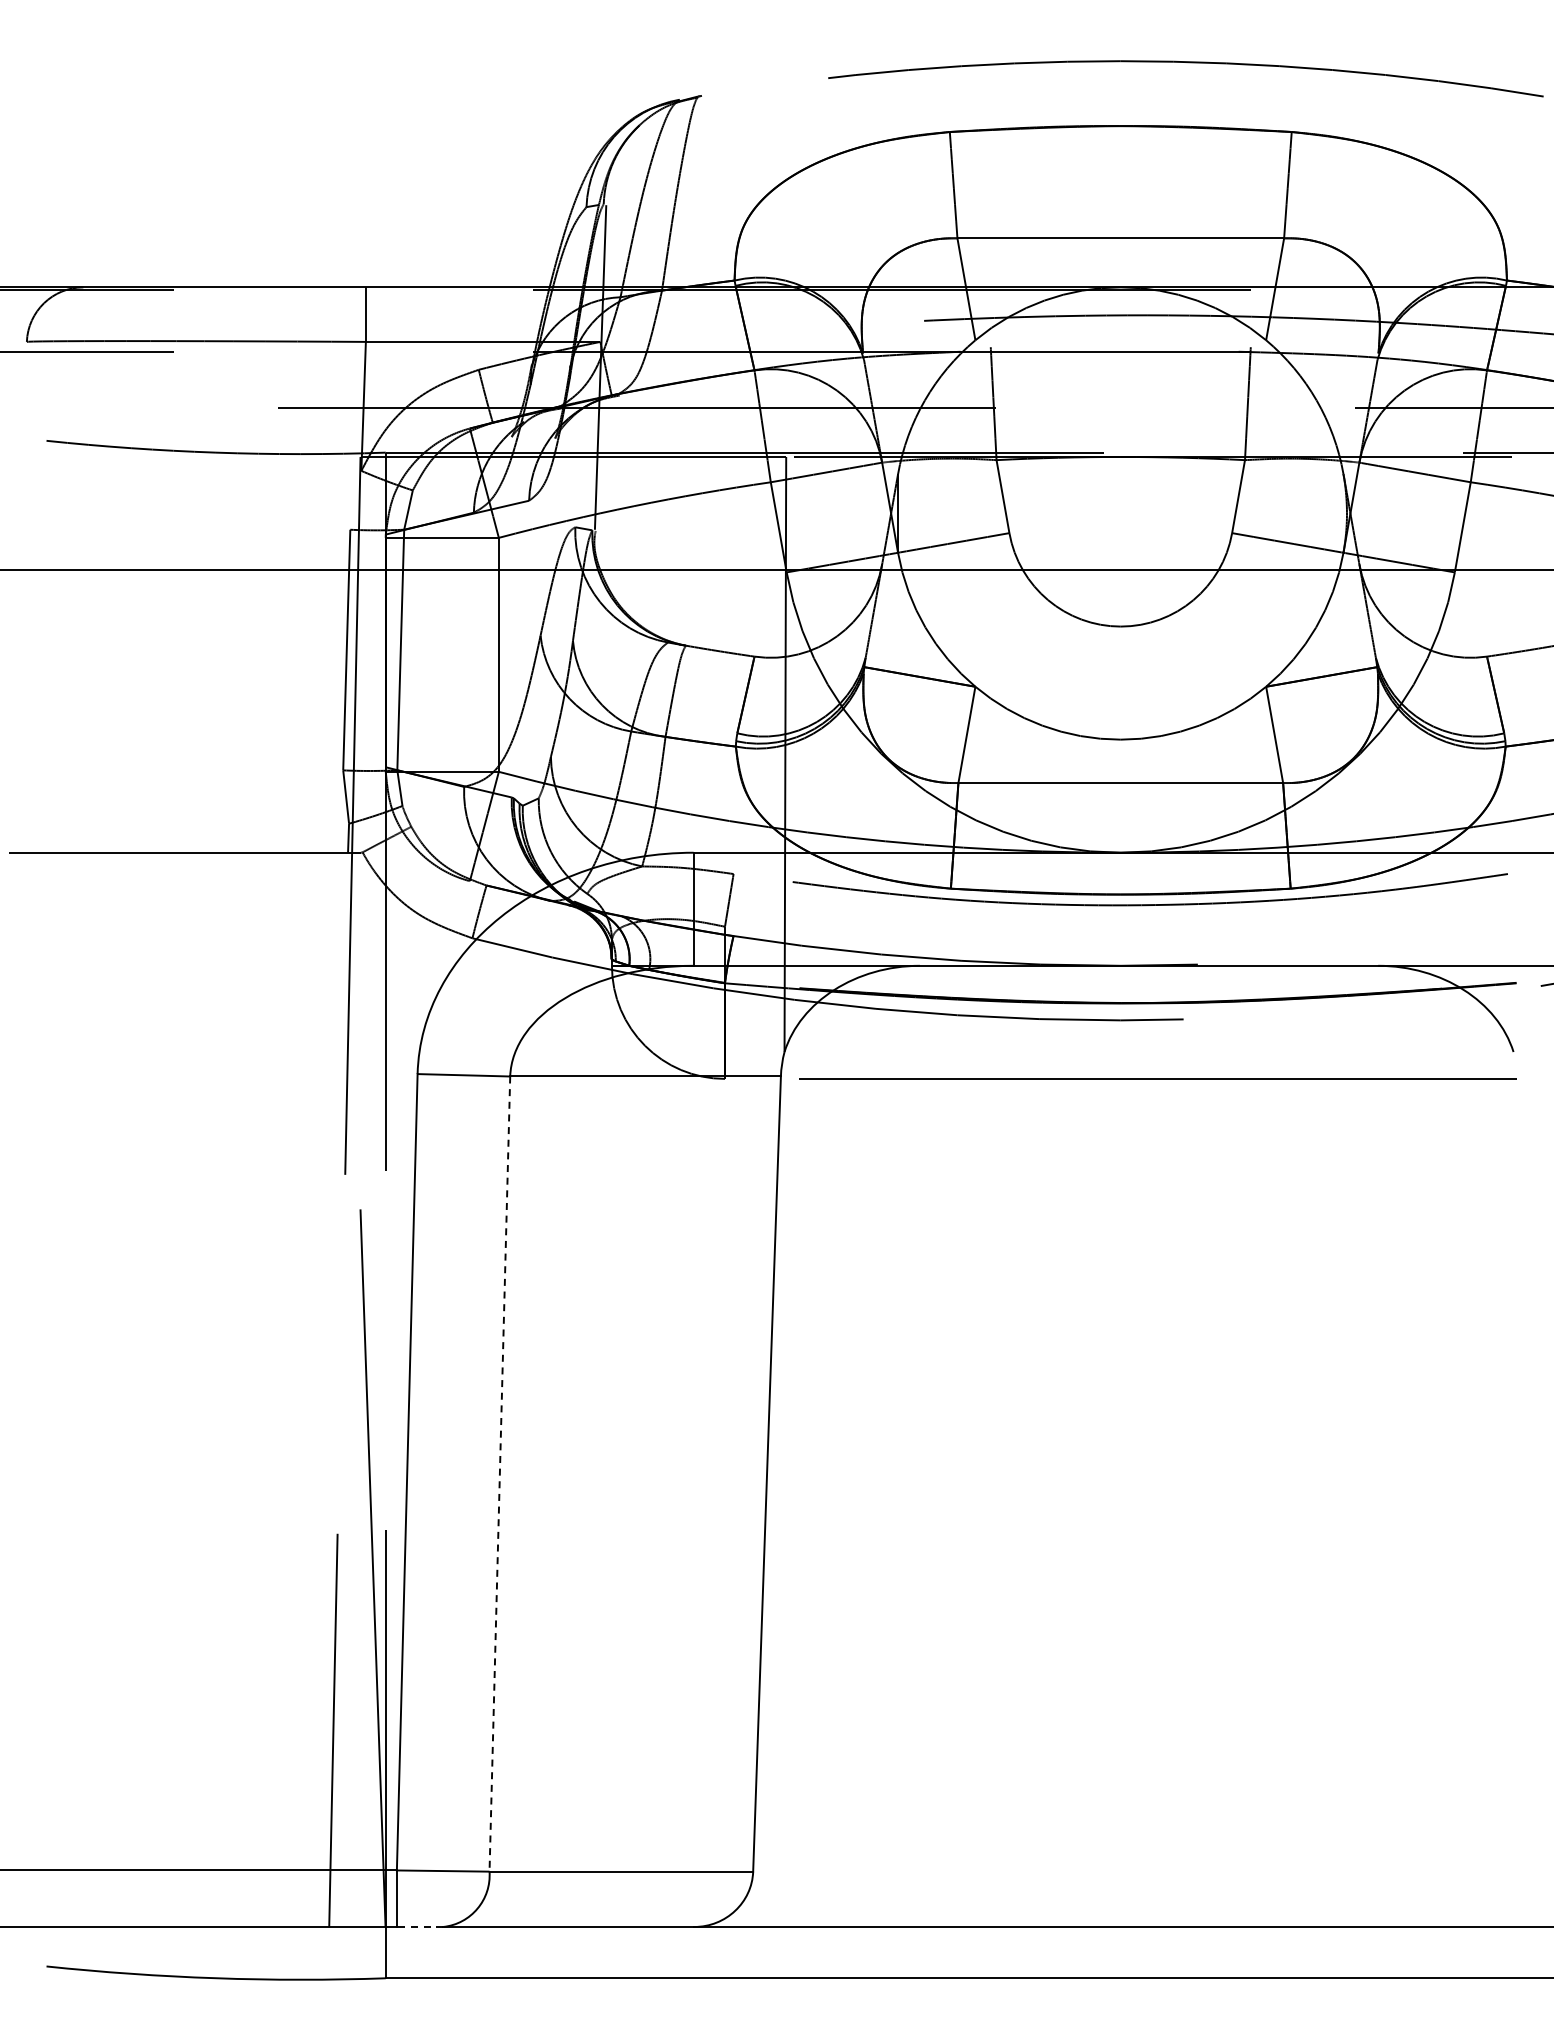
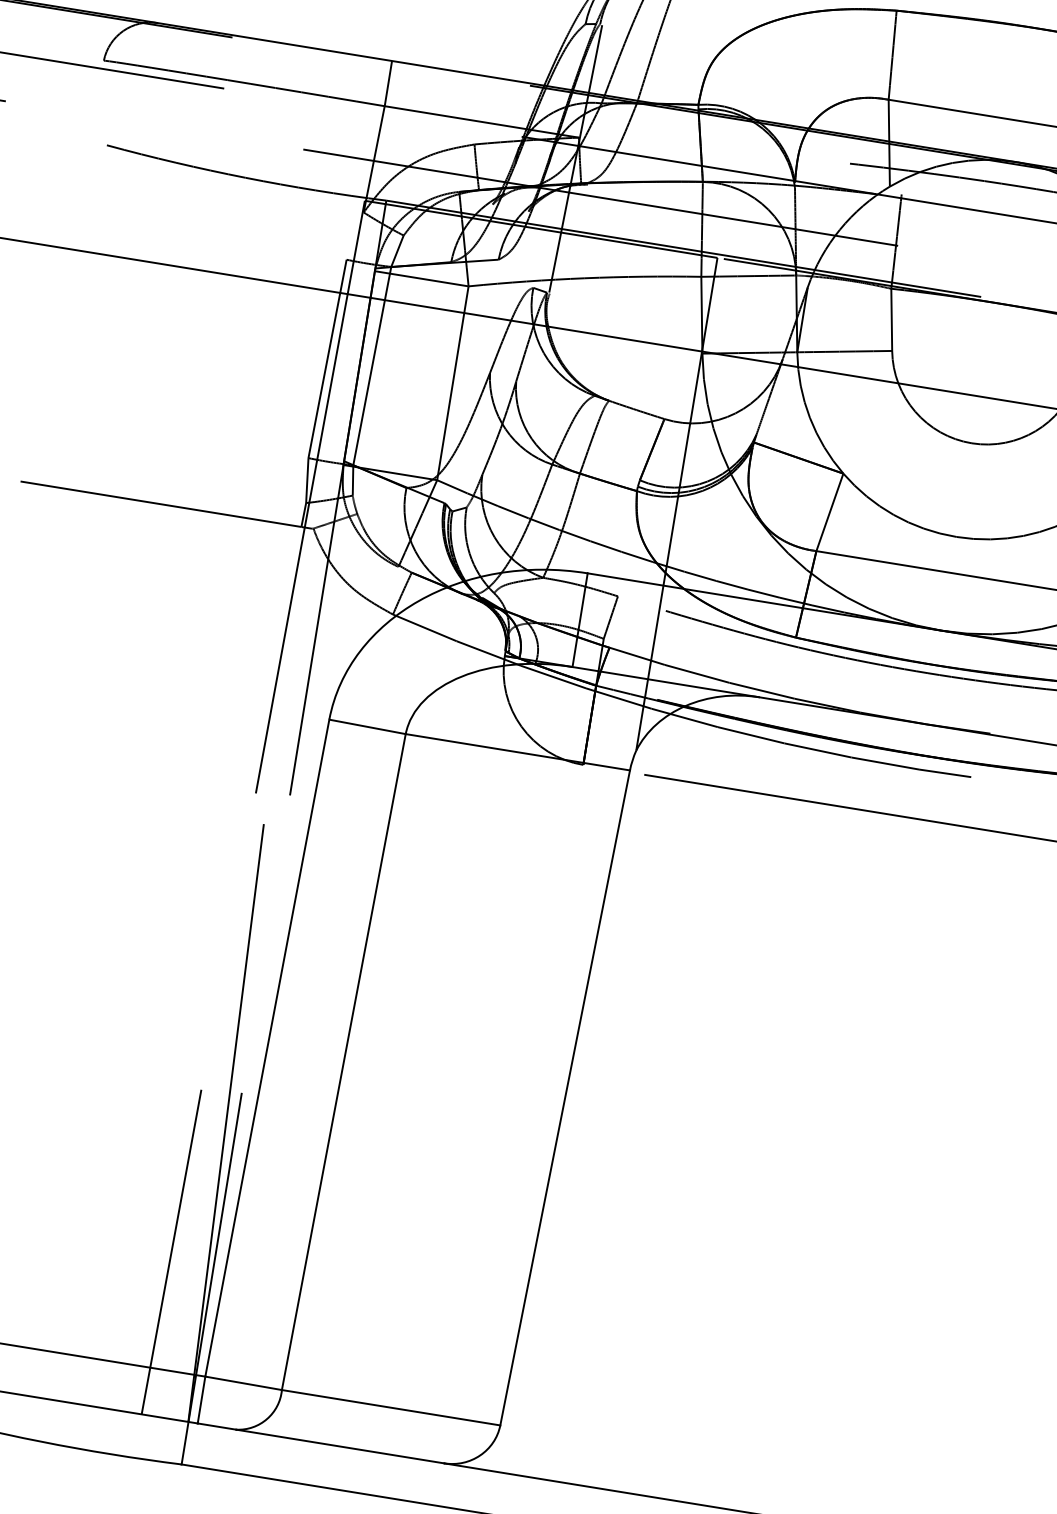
line: (499, 1474) -> (343, 1062), dashed -> solid
line: (419, 1926) -> (216, 1426), dashed -> solid

